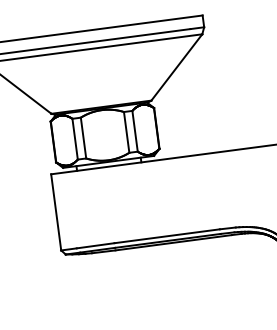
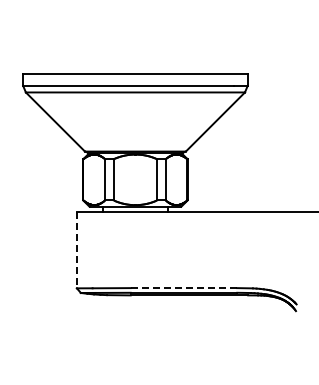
line: (55, 212) -> (76, 250), solid -> dashed
line: (167, 236) -> (184, 288), solid -> dashed

